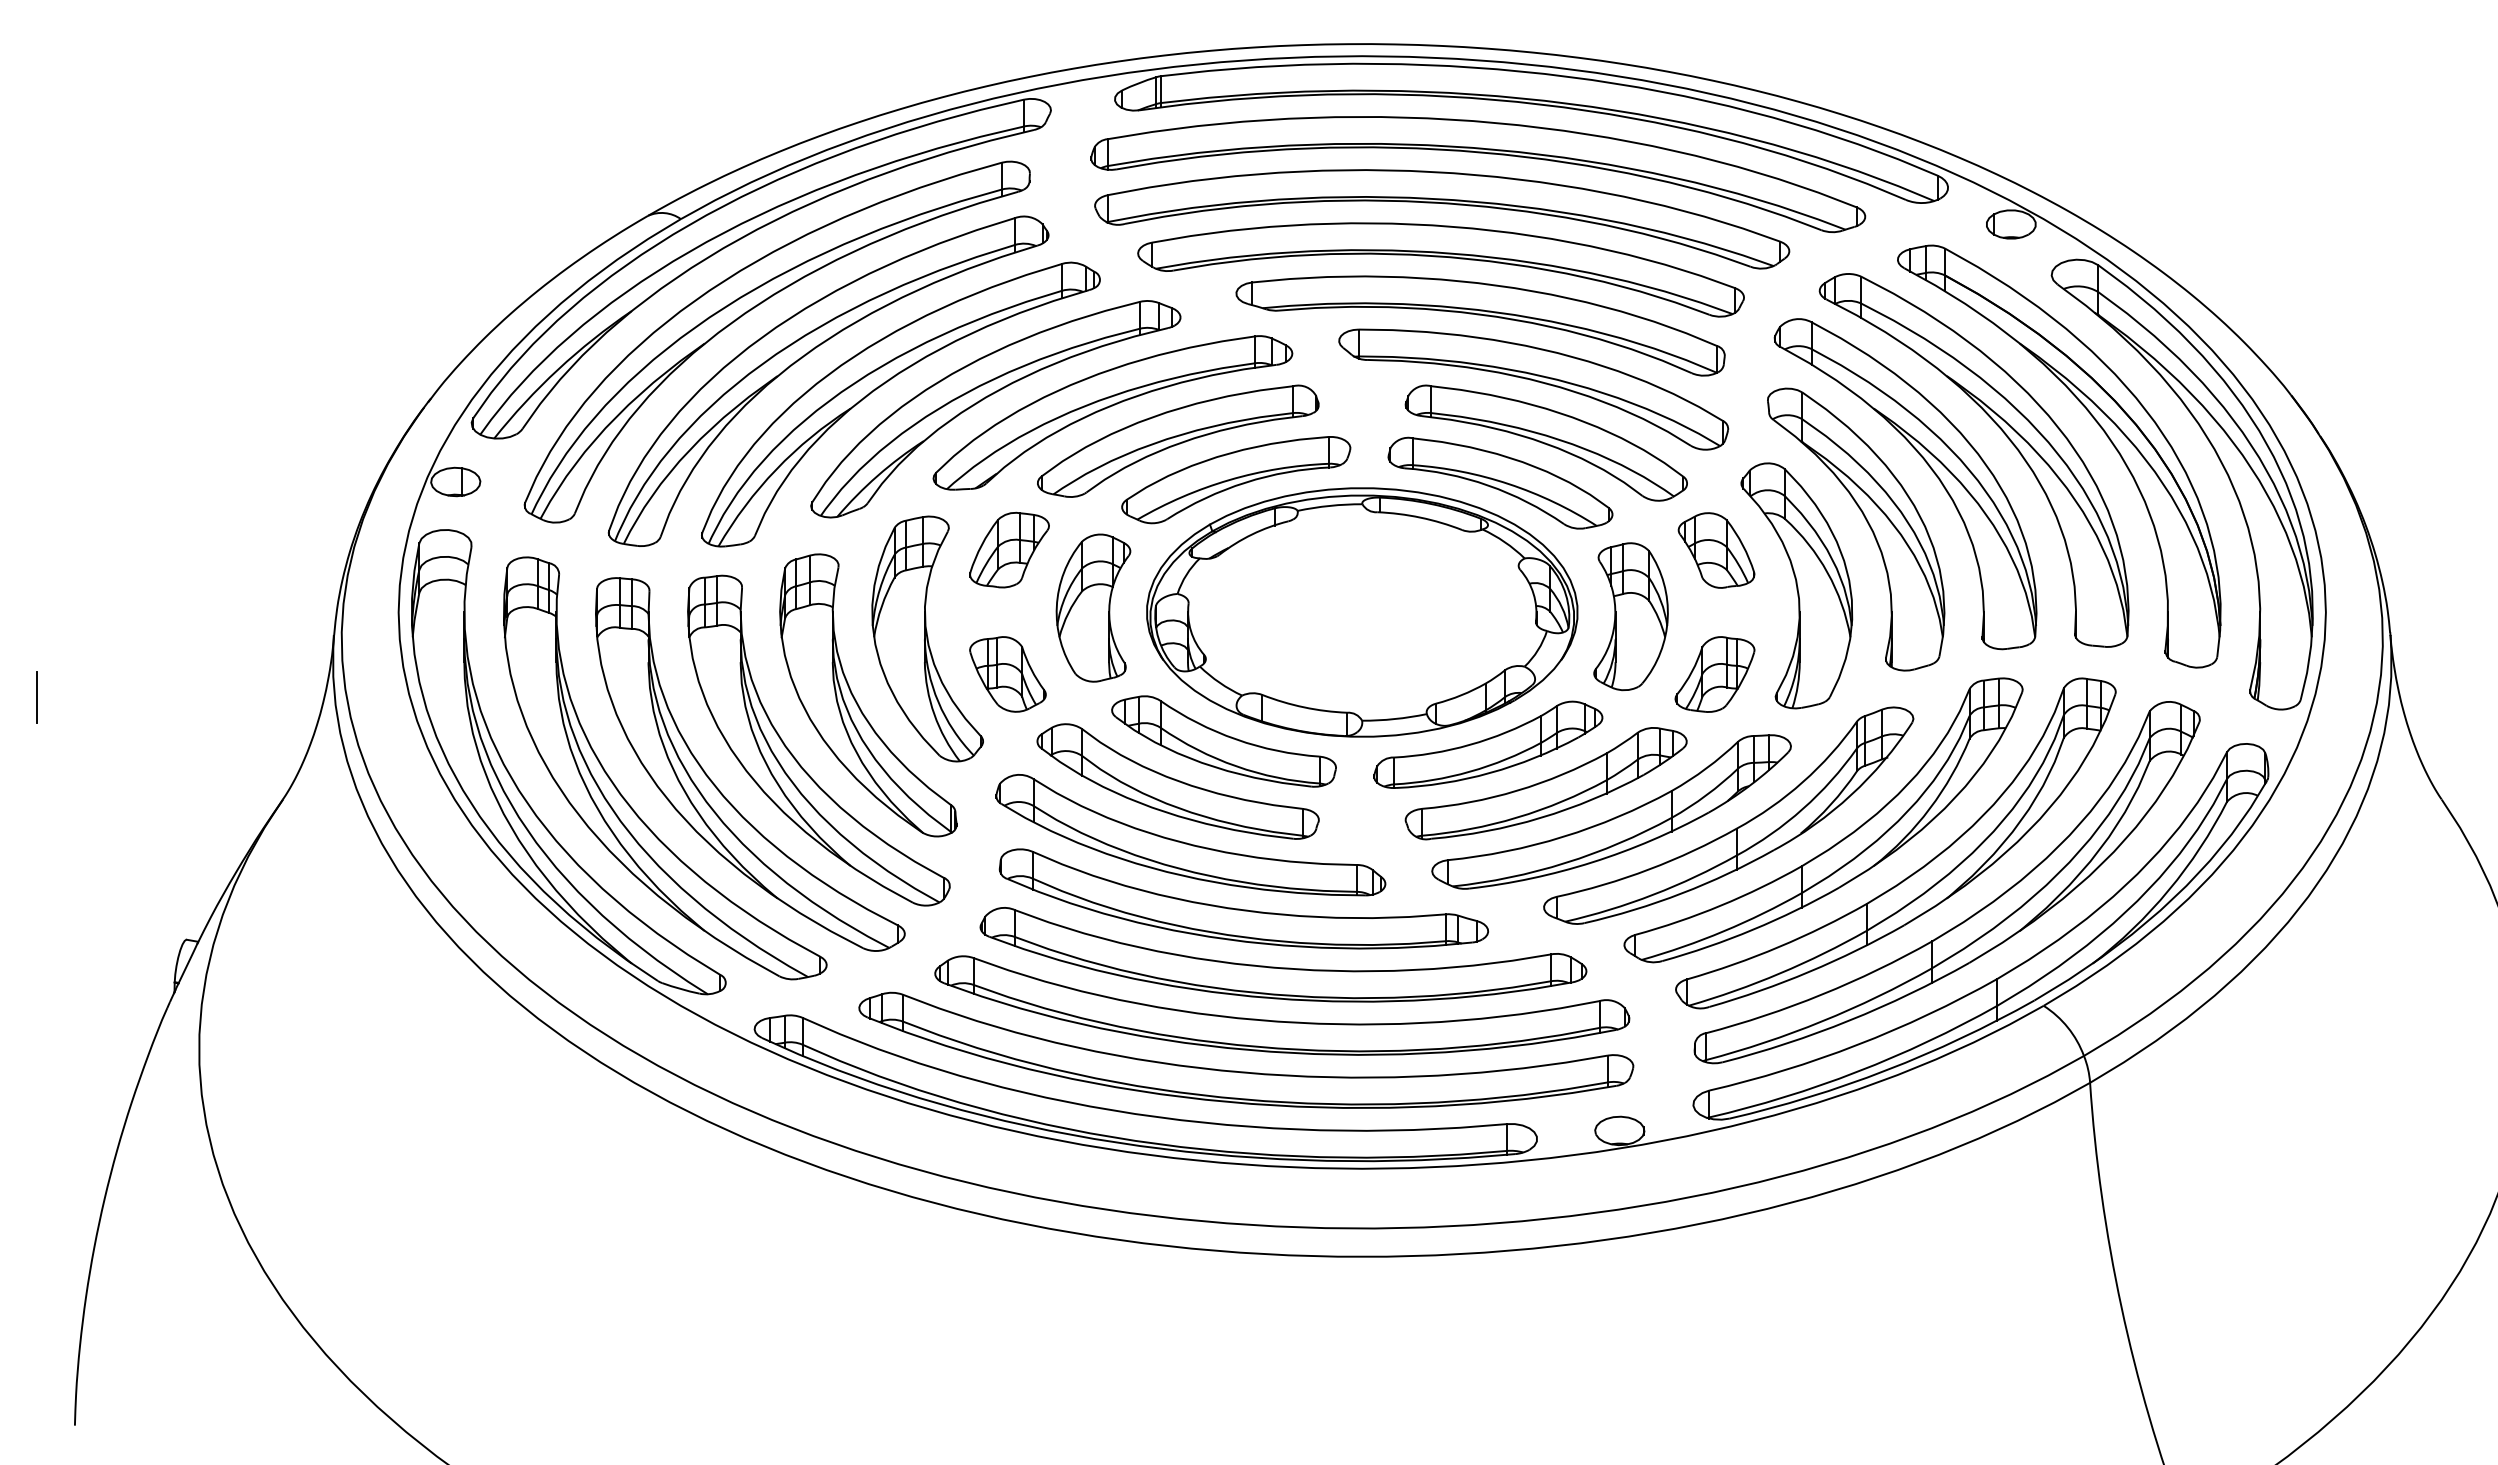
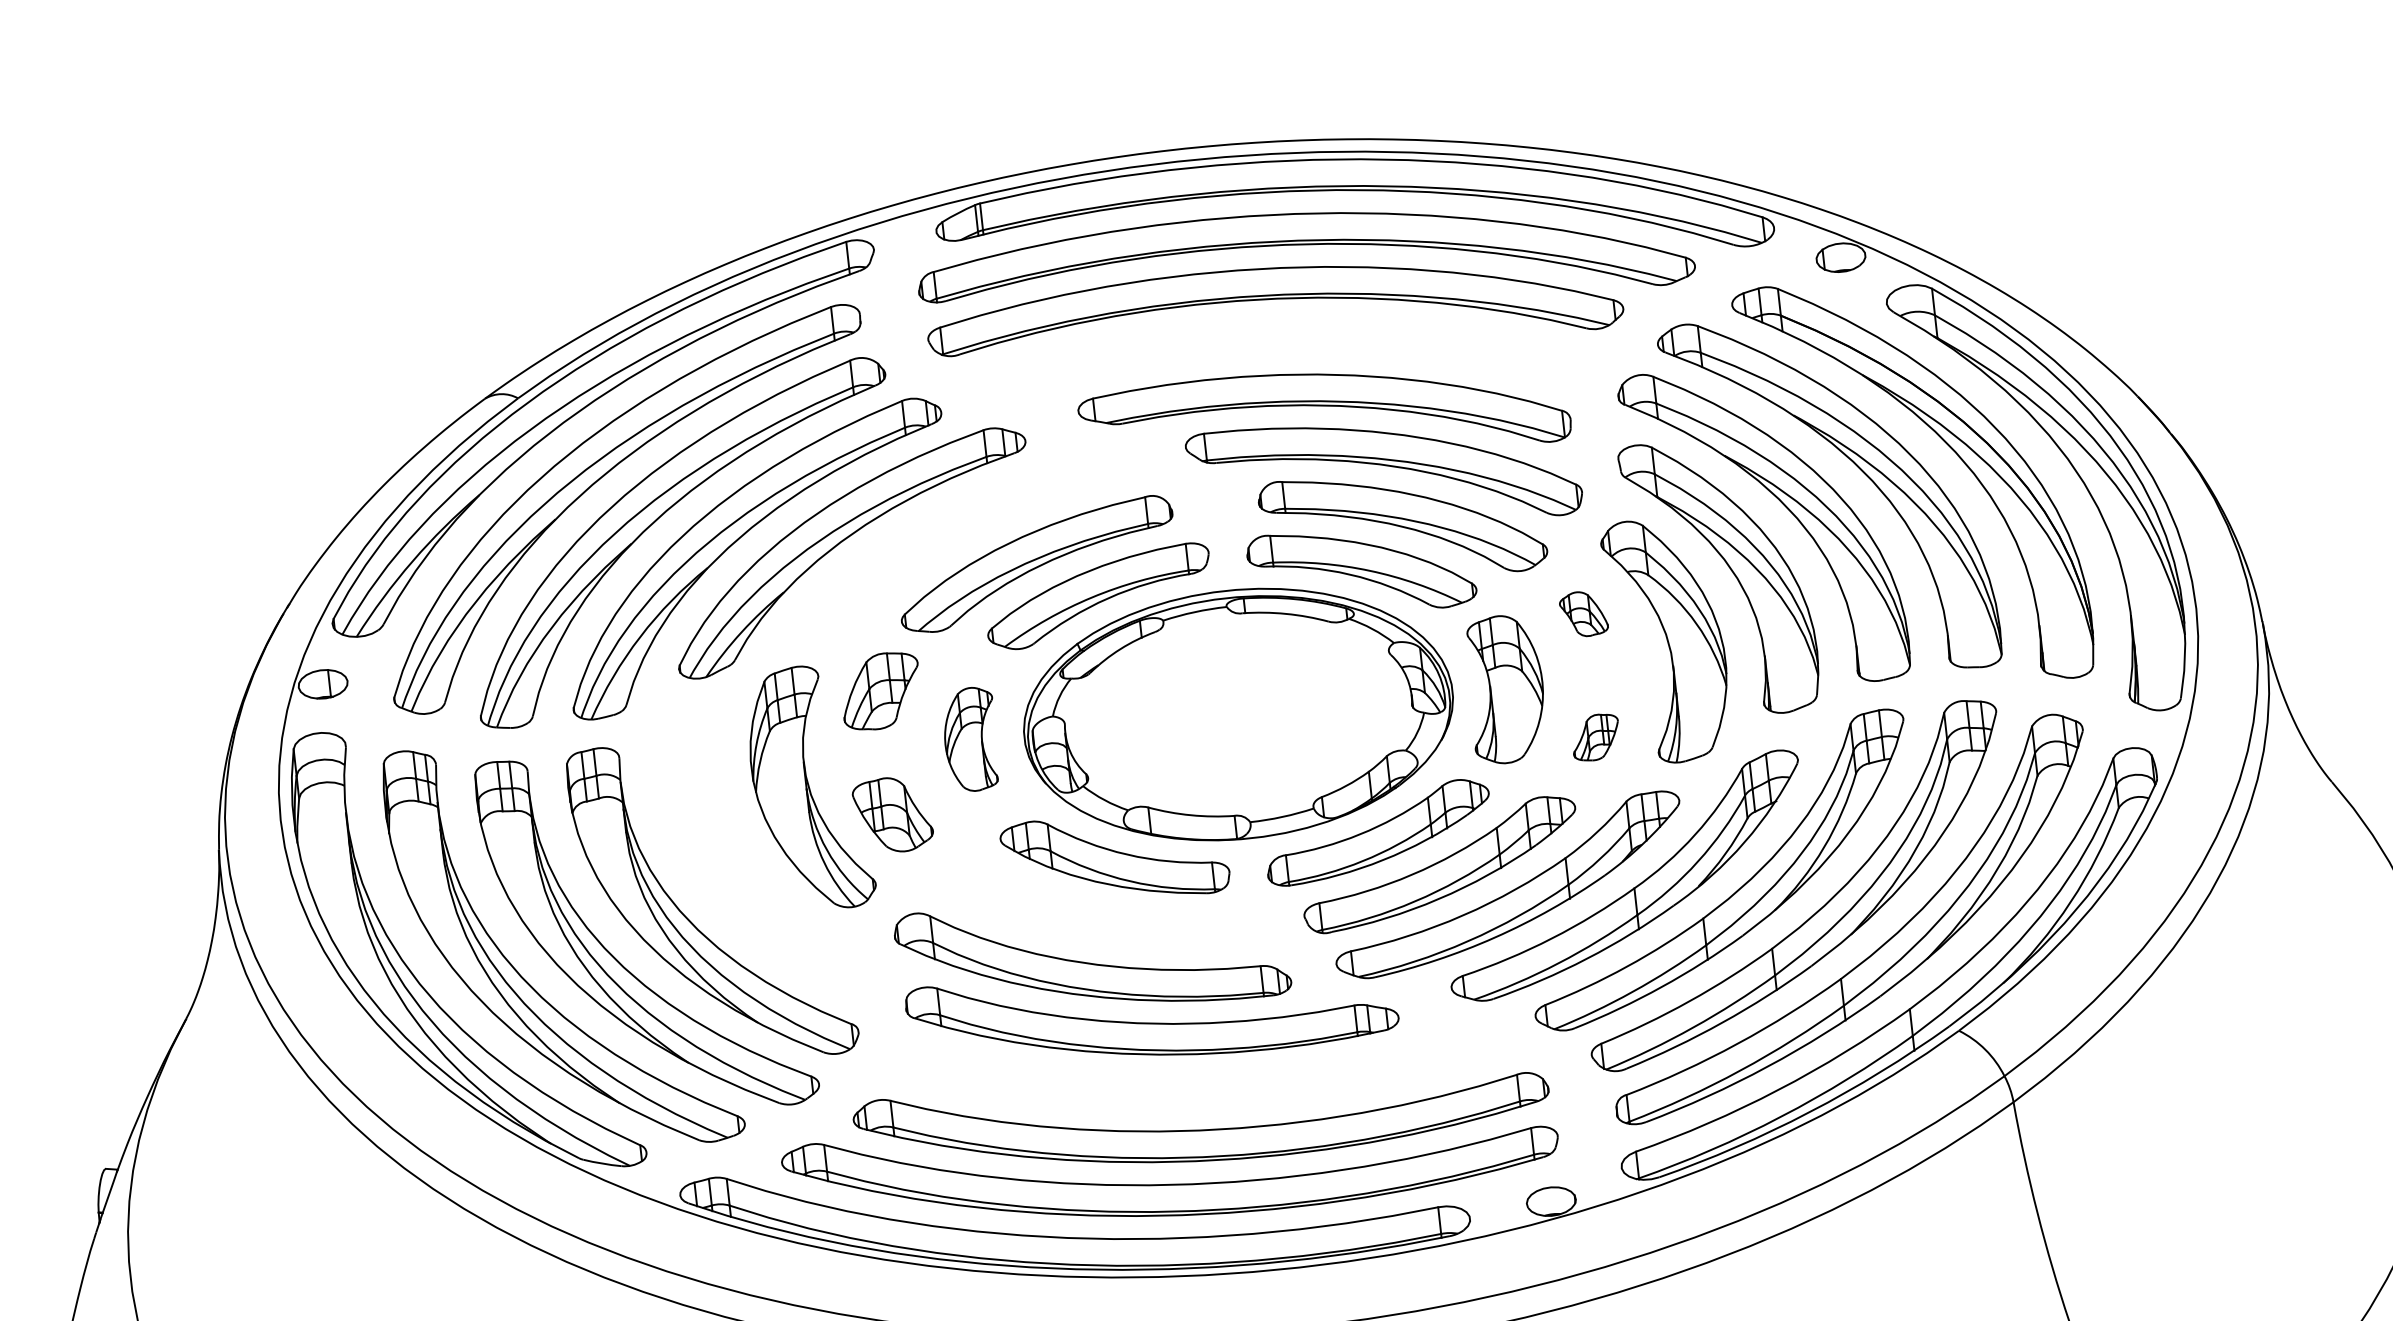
part: (1440, 257) -> (1277, 353), removed
part: (1112, 412) -> (968, 543), removed
part: (1716, 550) -> (1583, 614), size x0.6
part: (1093, 607) -> (970, 739), size x0.7
part: (1714, 674) -> (1595, 737), size x0.6
part: (857, 701) -> (746, 858), removed
part: (1177, 781) -> (1073, 902), removed
part: (1283, 967) -> (1199, 1076), removed

